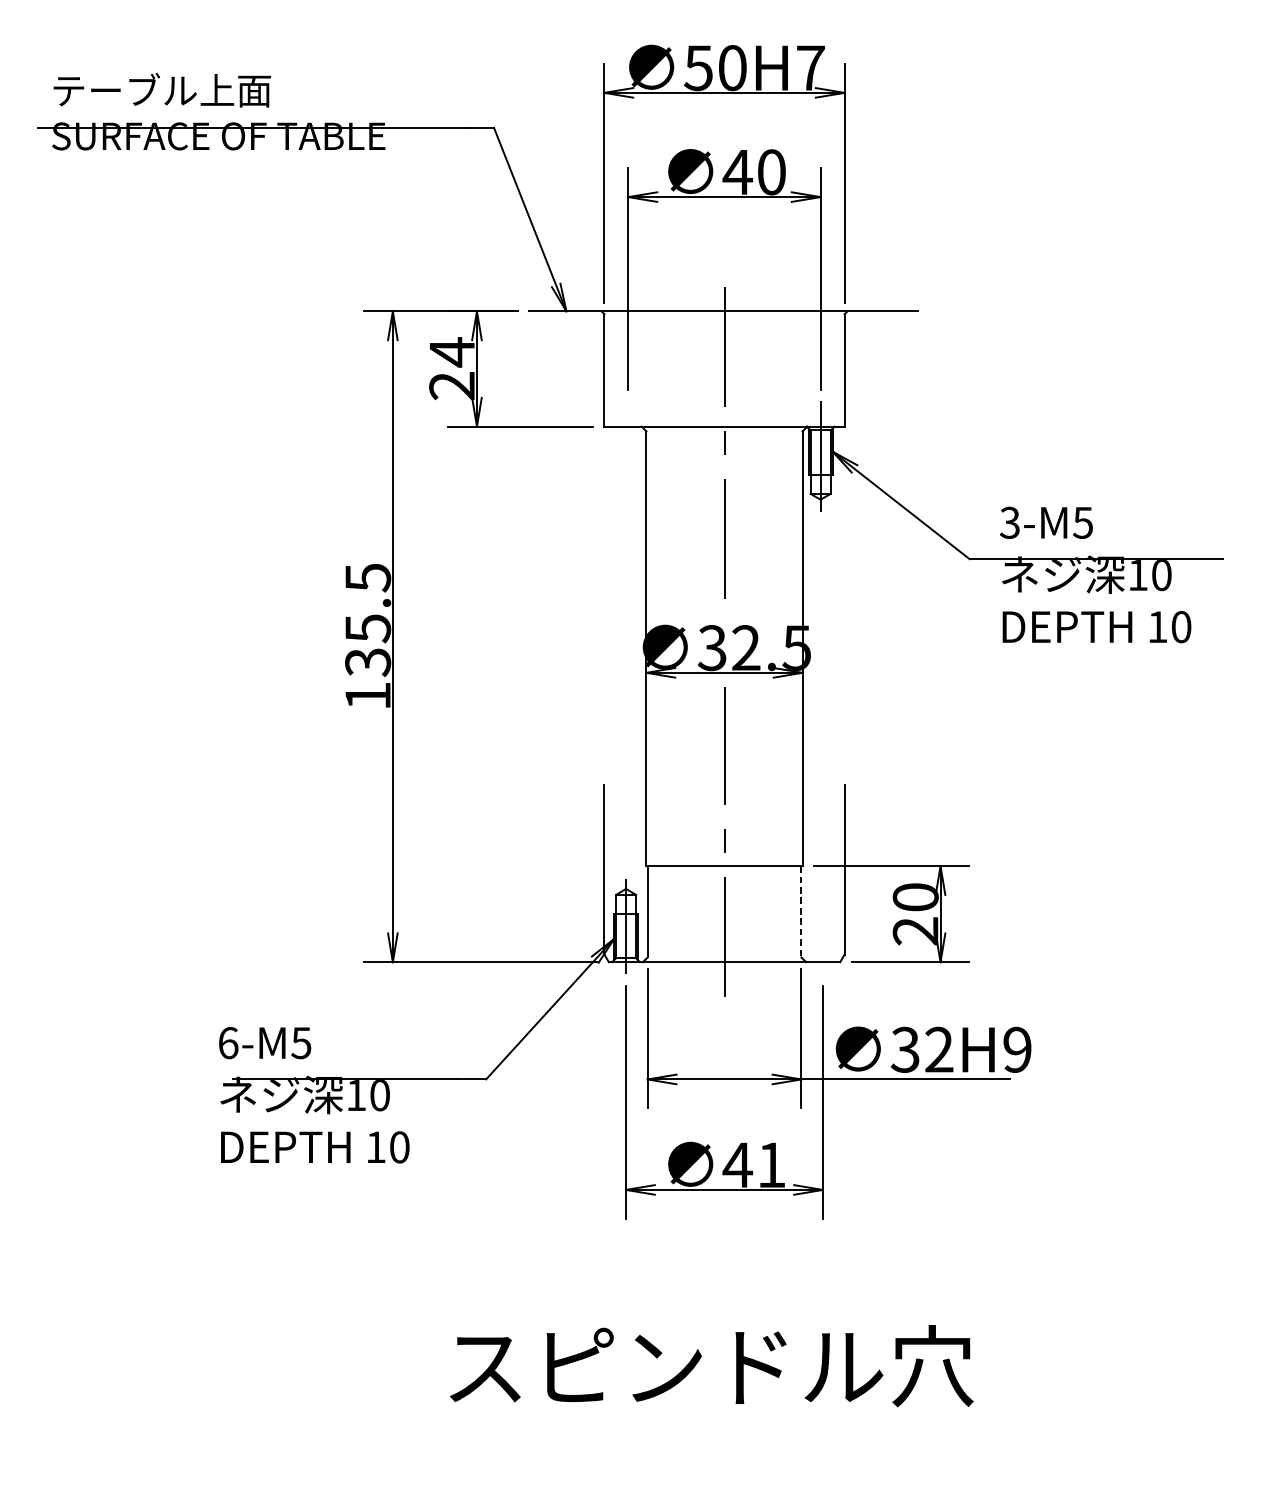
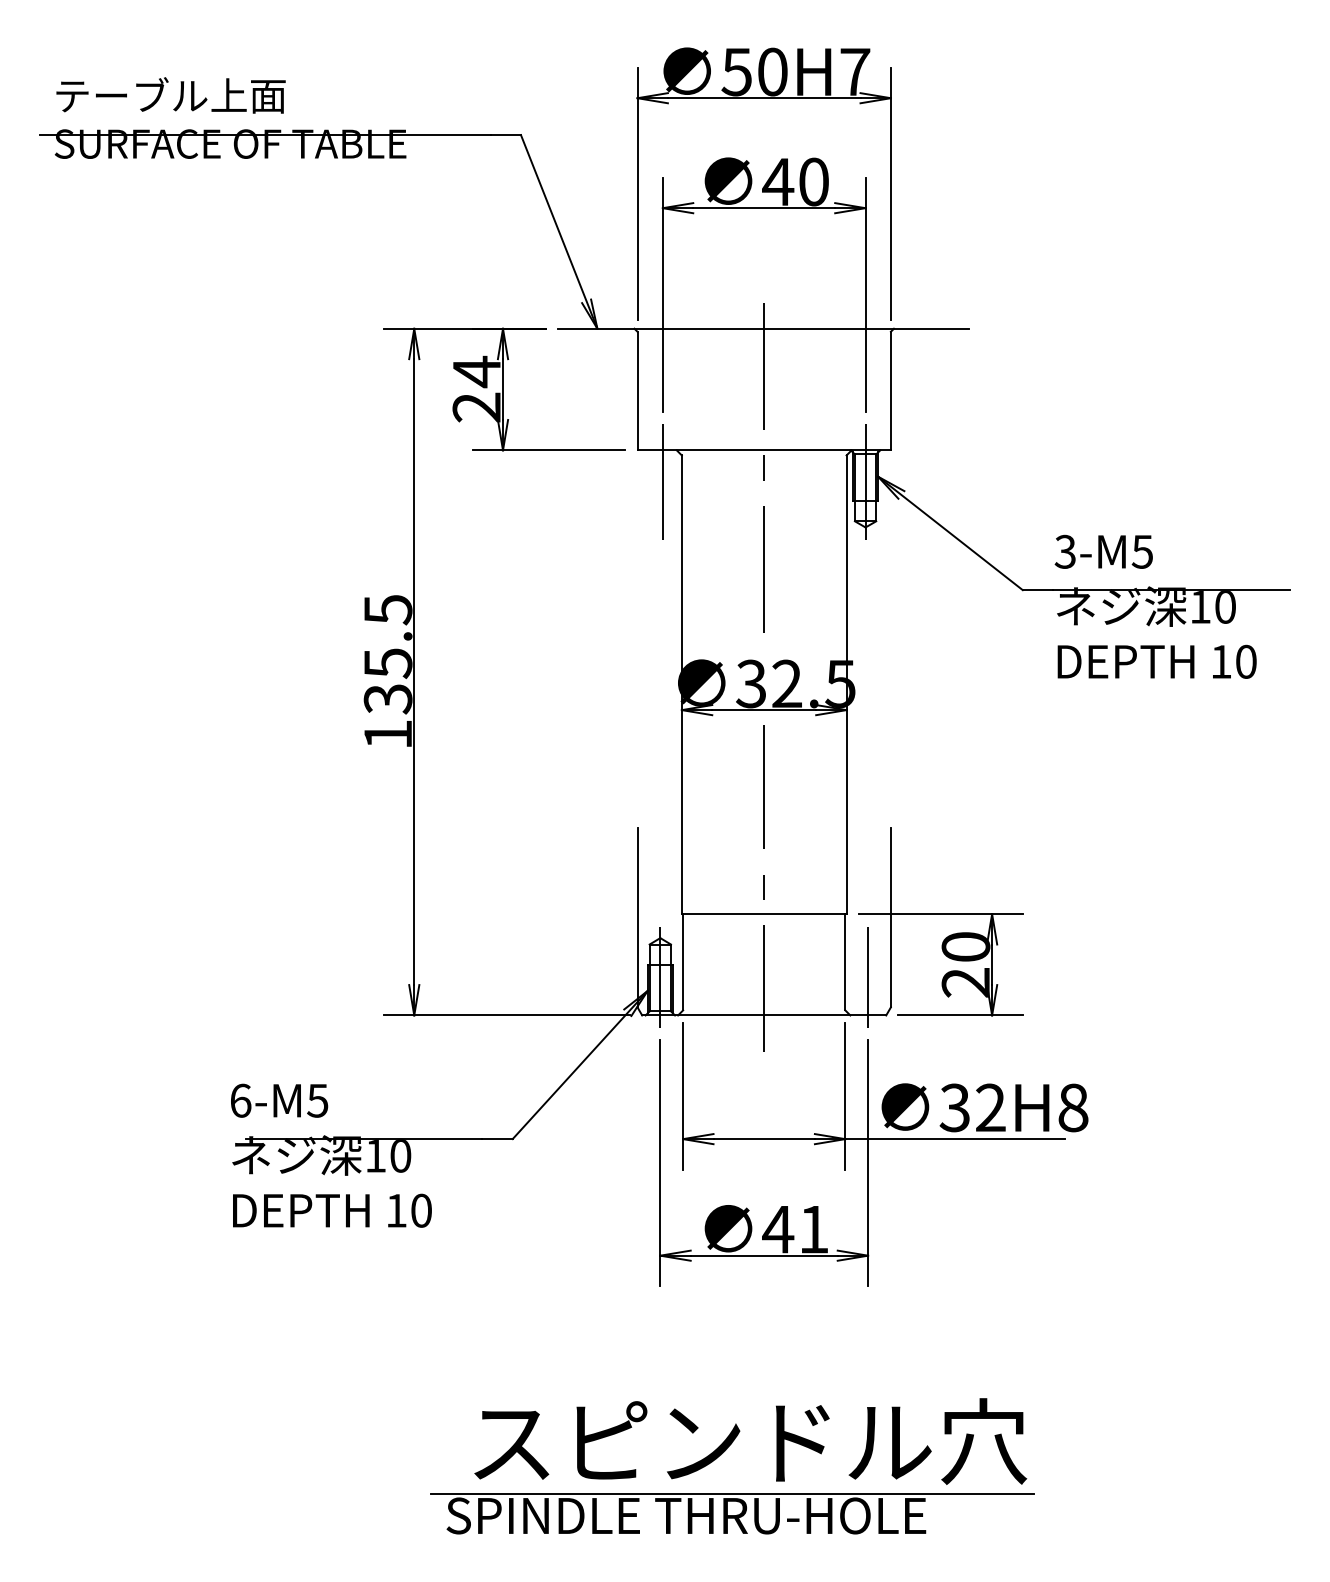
line: (628, 456) -> (662, 481), added
line: (801, 912) -> (845, 962), dashed -> solid
line: (823, 926) -> (868, 977), added
text: (1017, 1049) -> (1073, 1107), 32H9 -> 32H8
part: (694, 1434) -> (732, 1513), added

